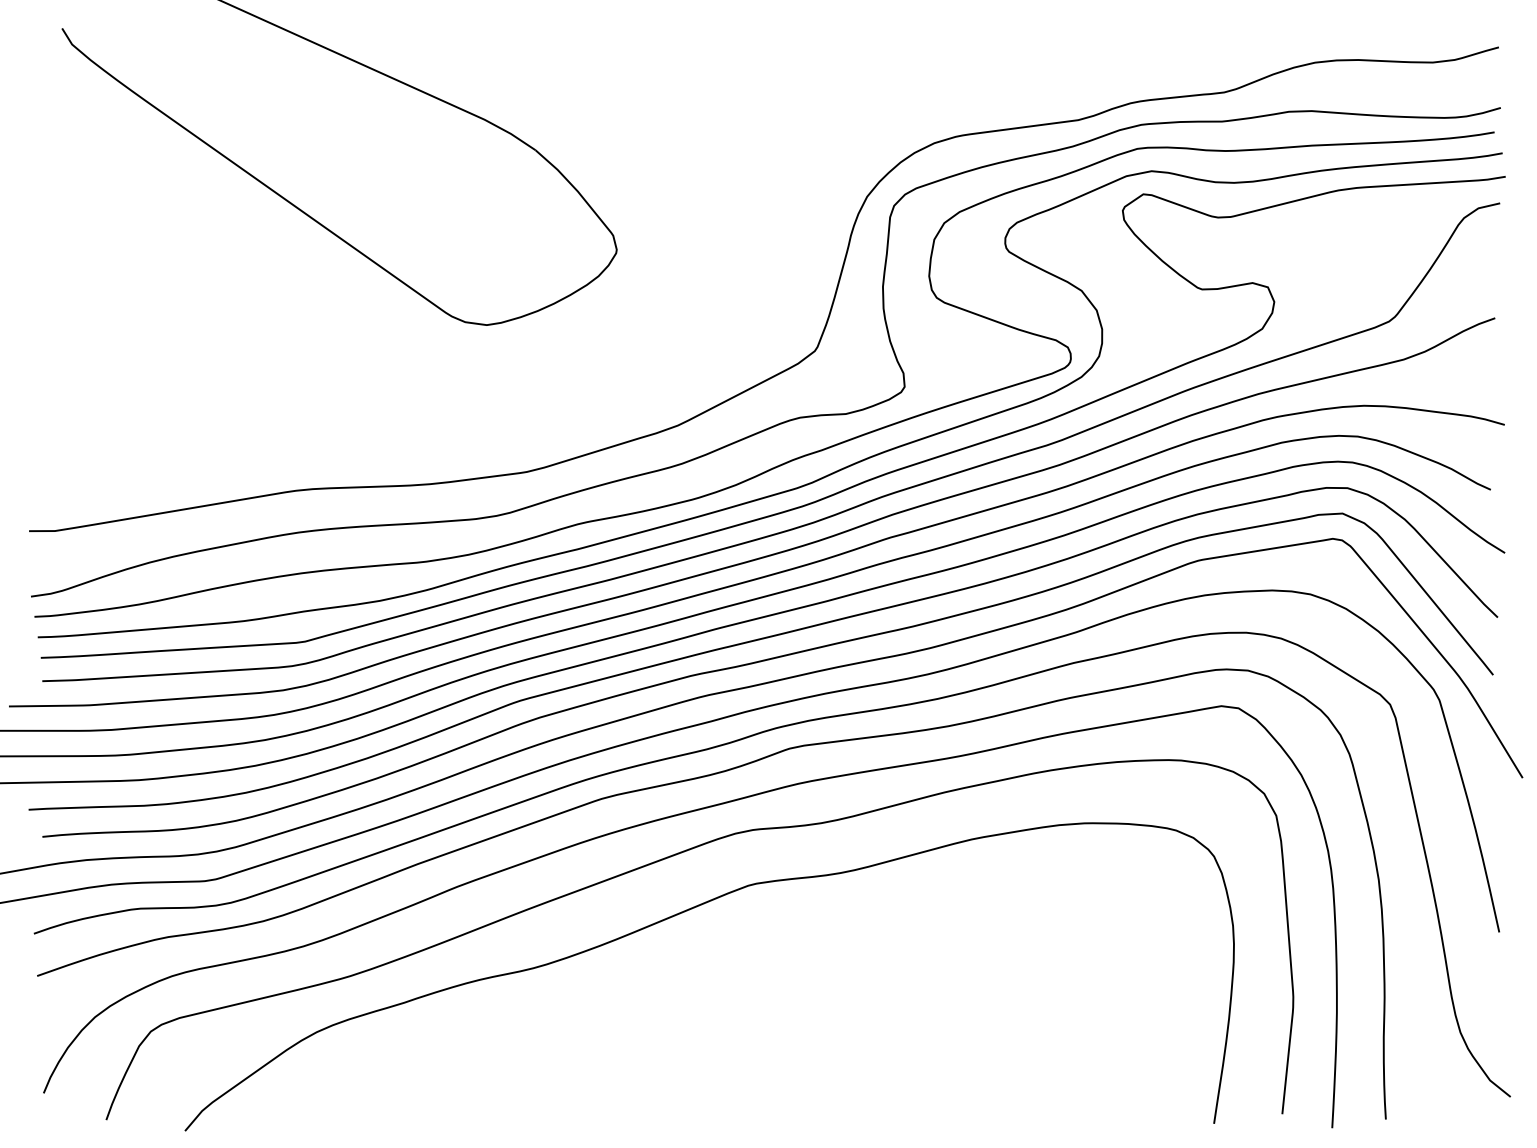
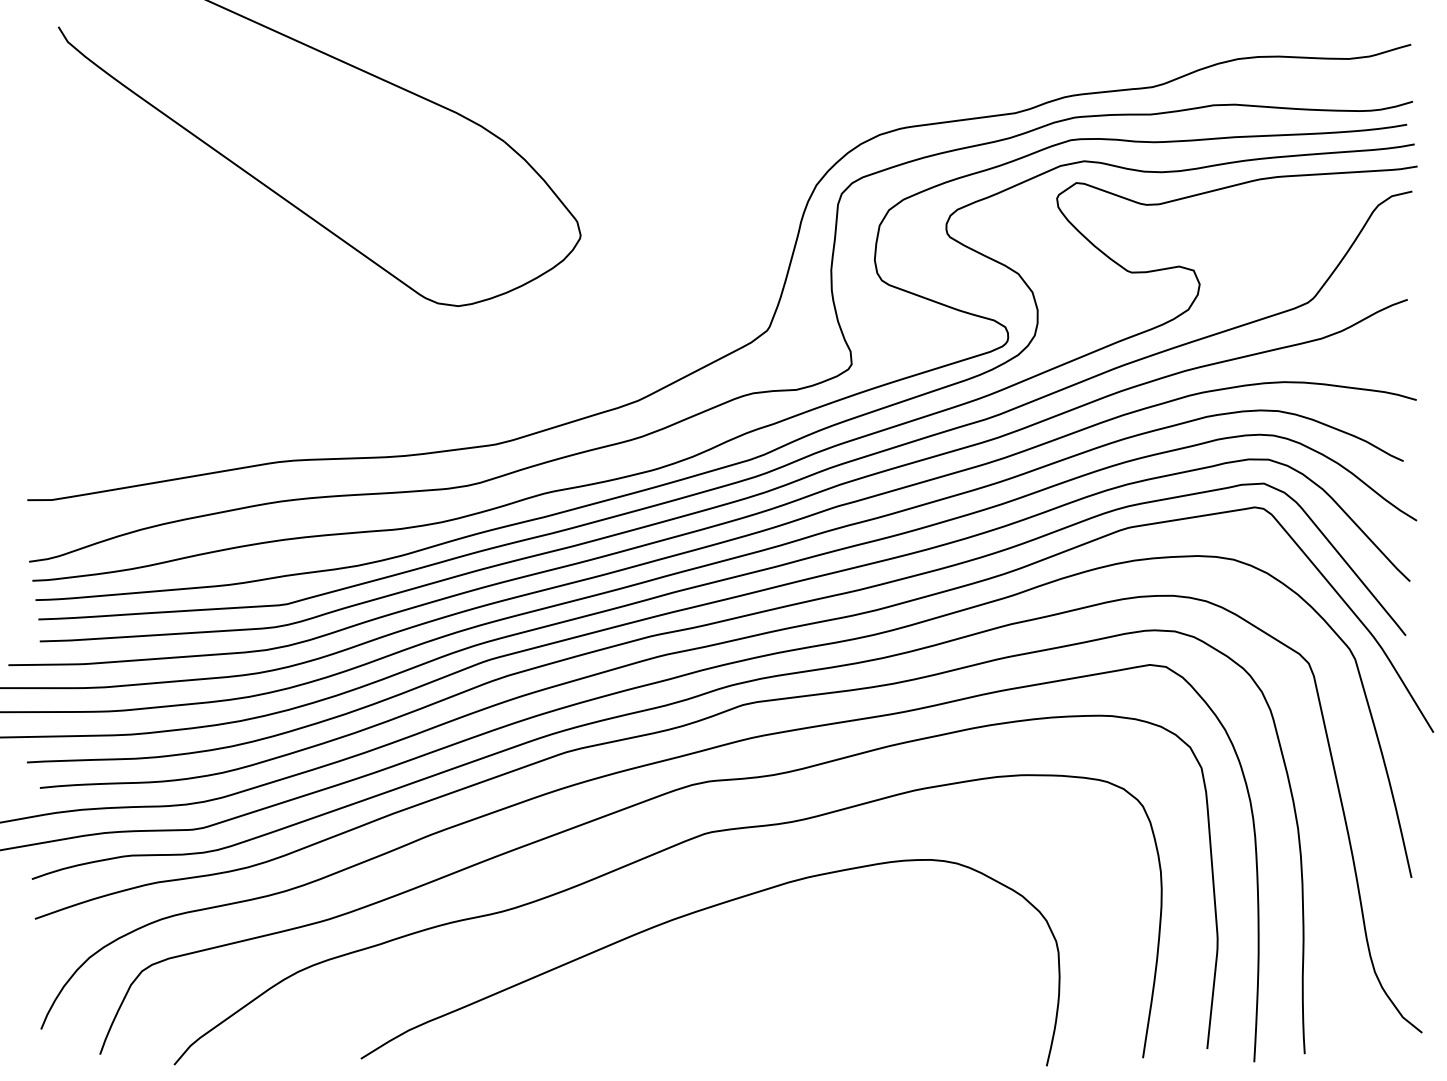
curve: (736, 970) -> (693, 913), added

